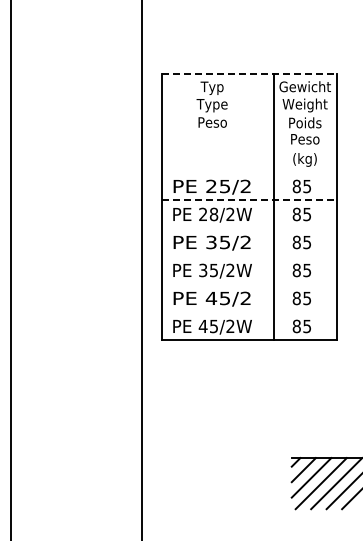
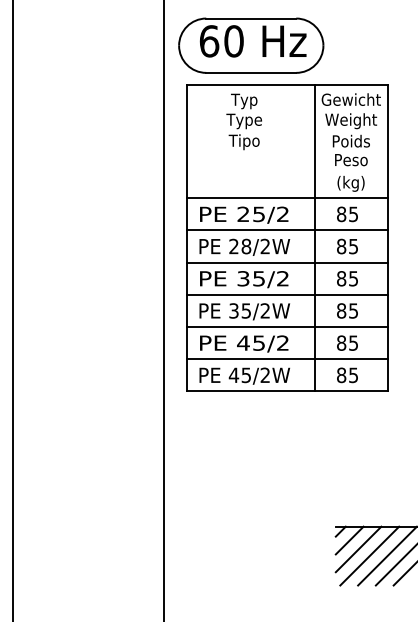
part: (217, 39) -> (250, 45), added
line: (250, 74) -> (288, 85), dashed -> solid
text: (212, 123) -> (244, 141), Peso -> Tipo
line: (249, 172) -> (287, 198), added
line: (250, 200) -> (288, 230), dashed -> solid
line: (249, 228) -> (287, 262), added
line: (249, 256) -> (287, 294), added
line: (249, 284) -> (287, 327), added
line: (249, 312) -> (287, 359), added

